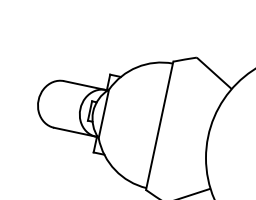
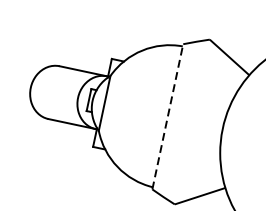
line: (159, 125) -> (167, 116), solid -> dashed

